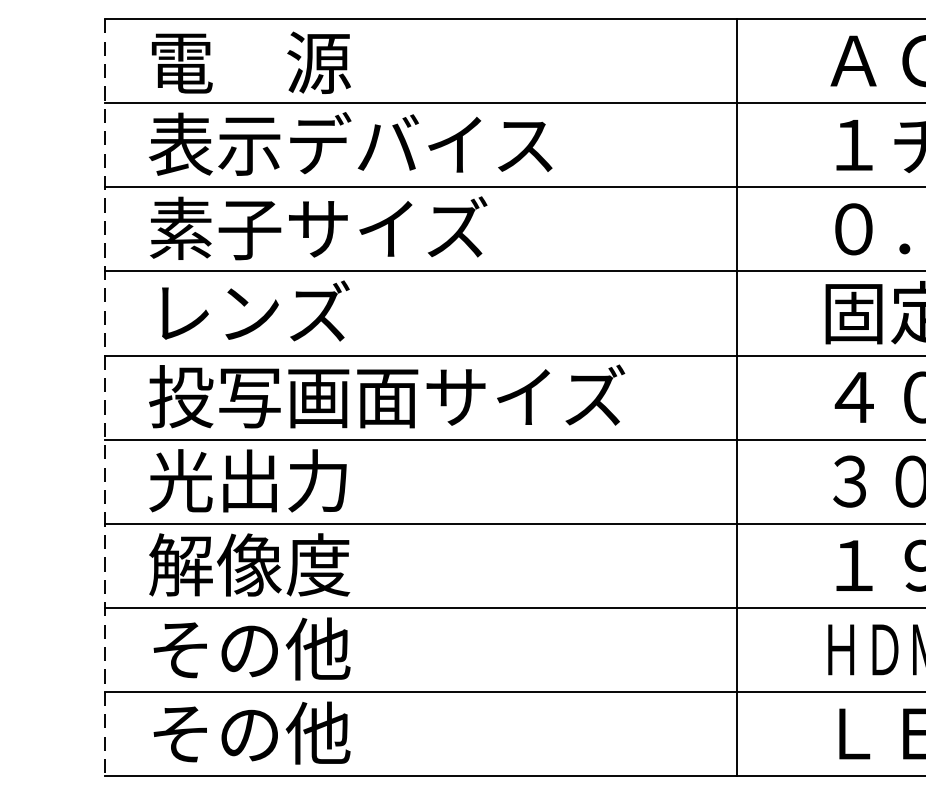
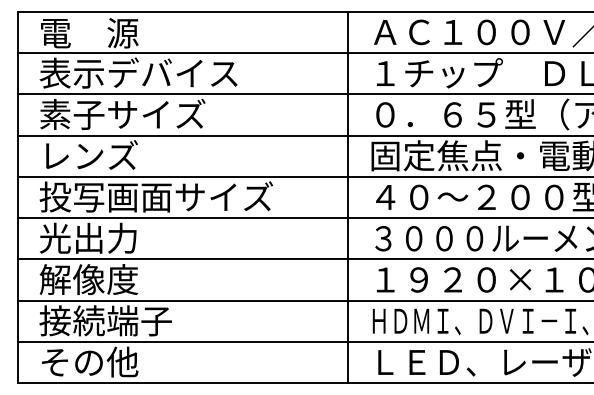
line: (103, 397) -> (17, 197), dashed -> solid
line: (735, 397) -> (347, 197), moved
text: (283, 648) -> (105, 320), その他 -> 接続端子

